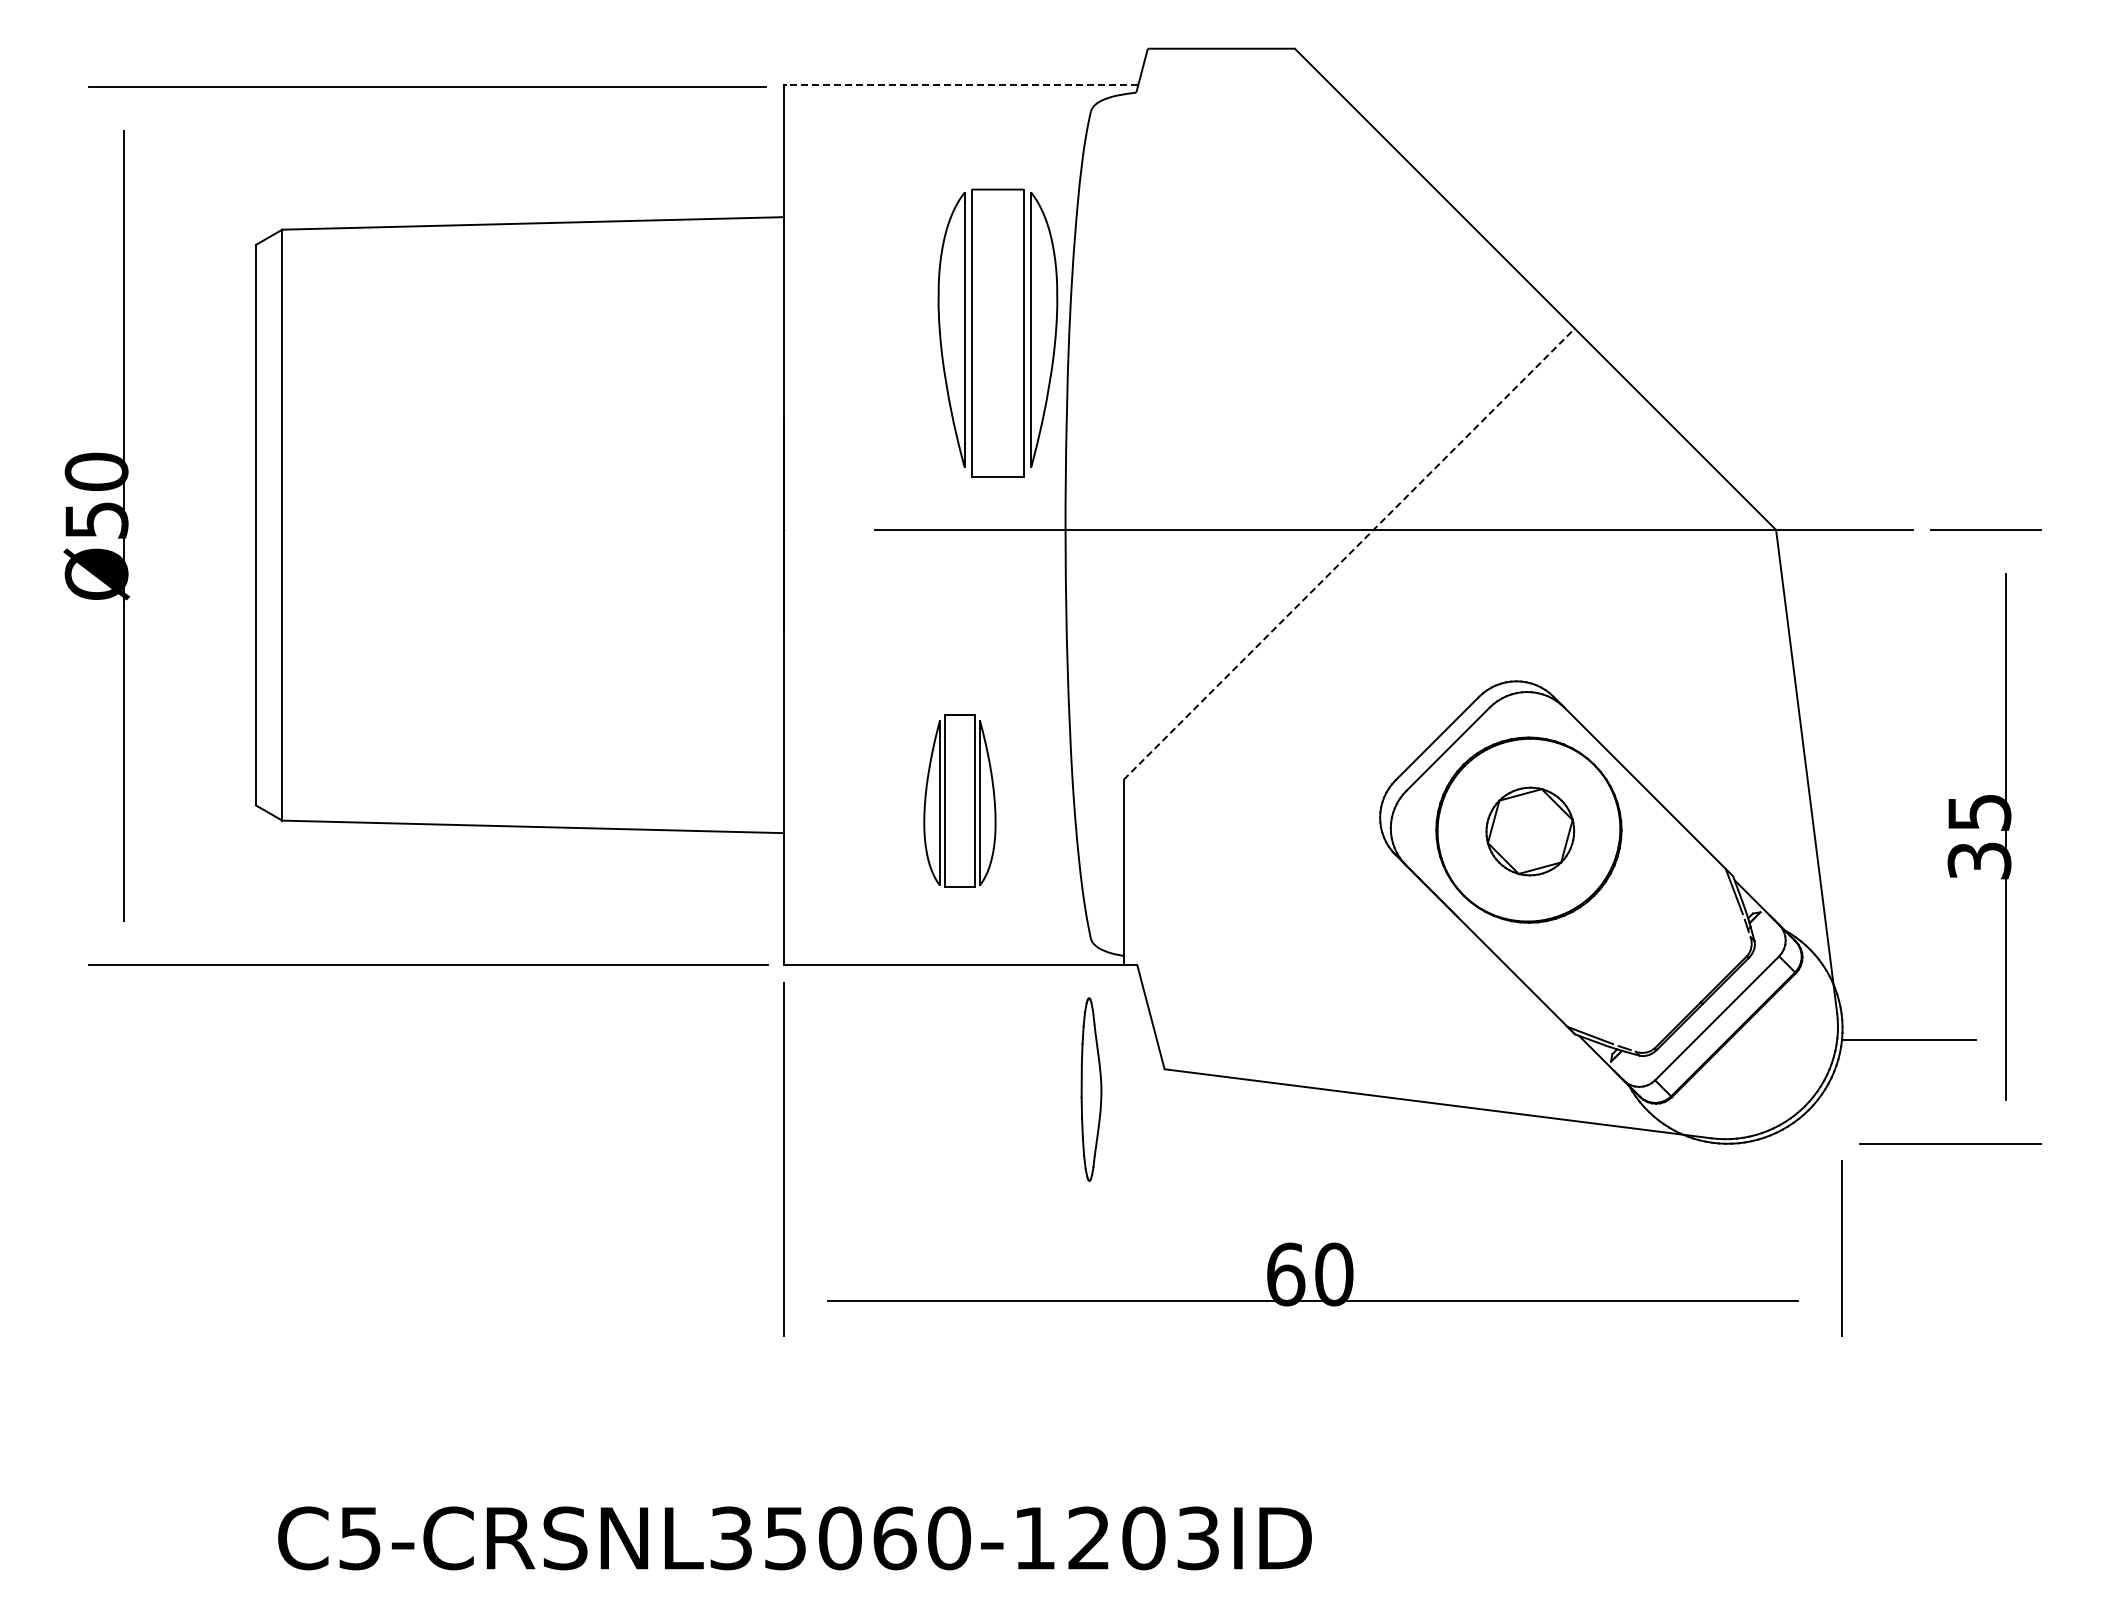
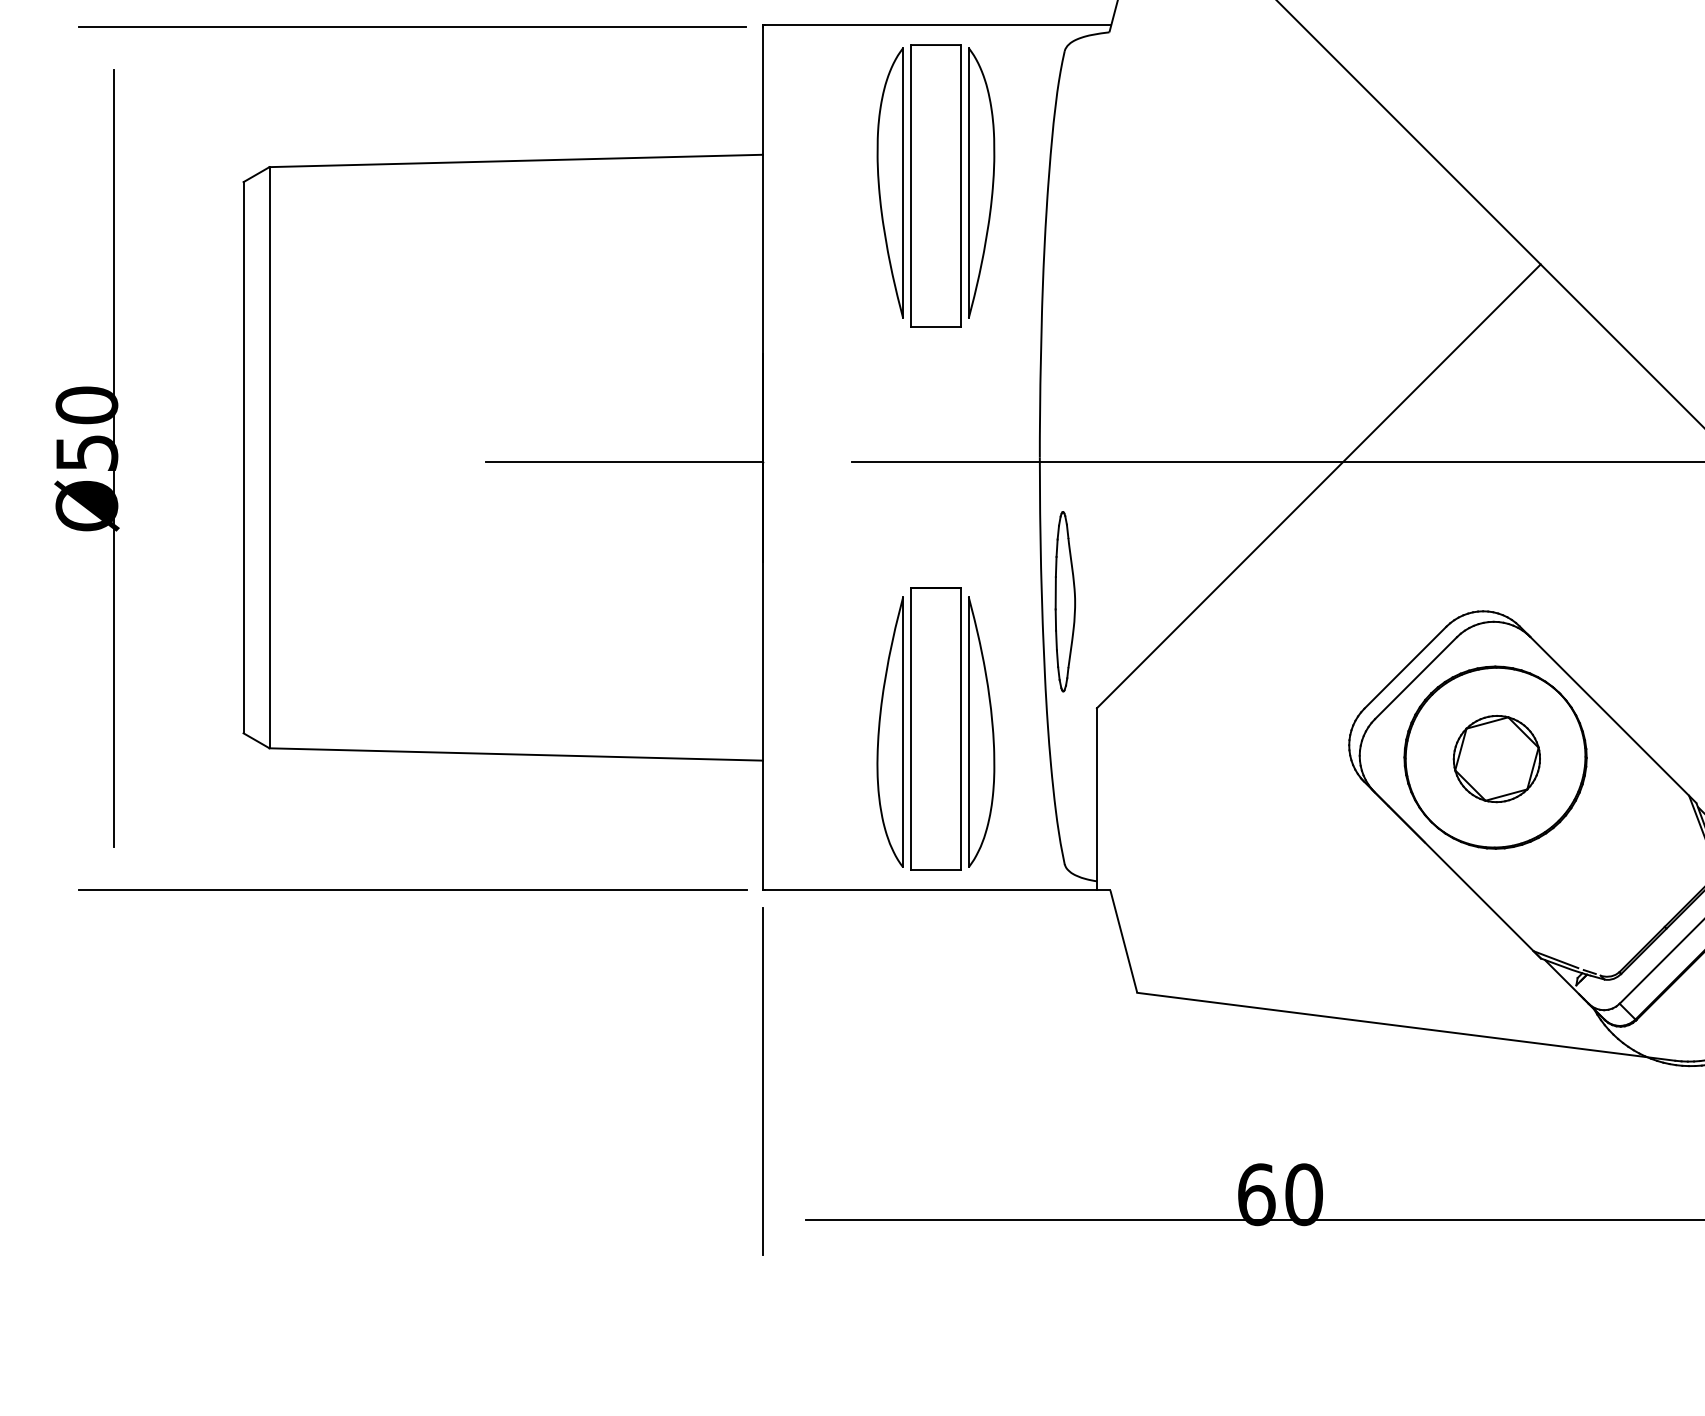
line: (960, 85) -> (936, 25), dashed -> solid
part: (997, 332) -> (935, 185), moved
line: (642, 529) -> (623, 461), added
line: (1349, 553) -> (1319, 485), dashed -> solid
part: (959, 800) -> (935, 728), size x1.67
part: (1091, 1089) -> (1065, 601), moved

